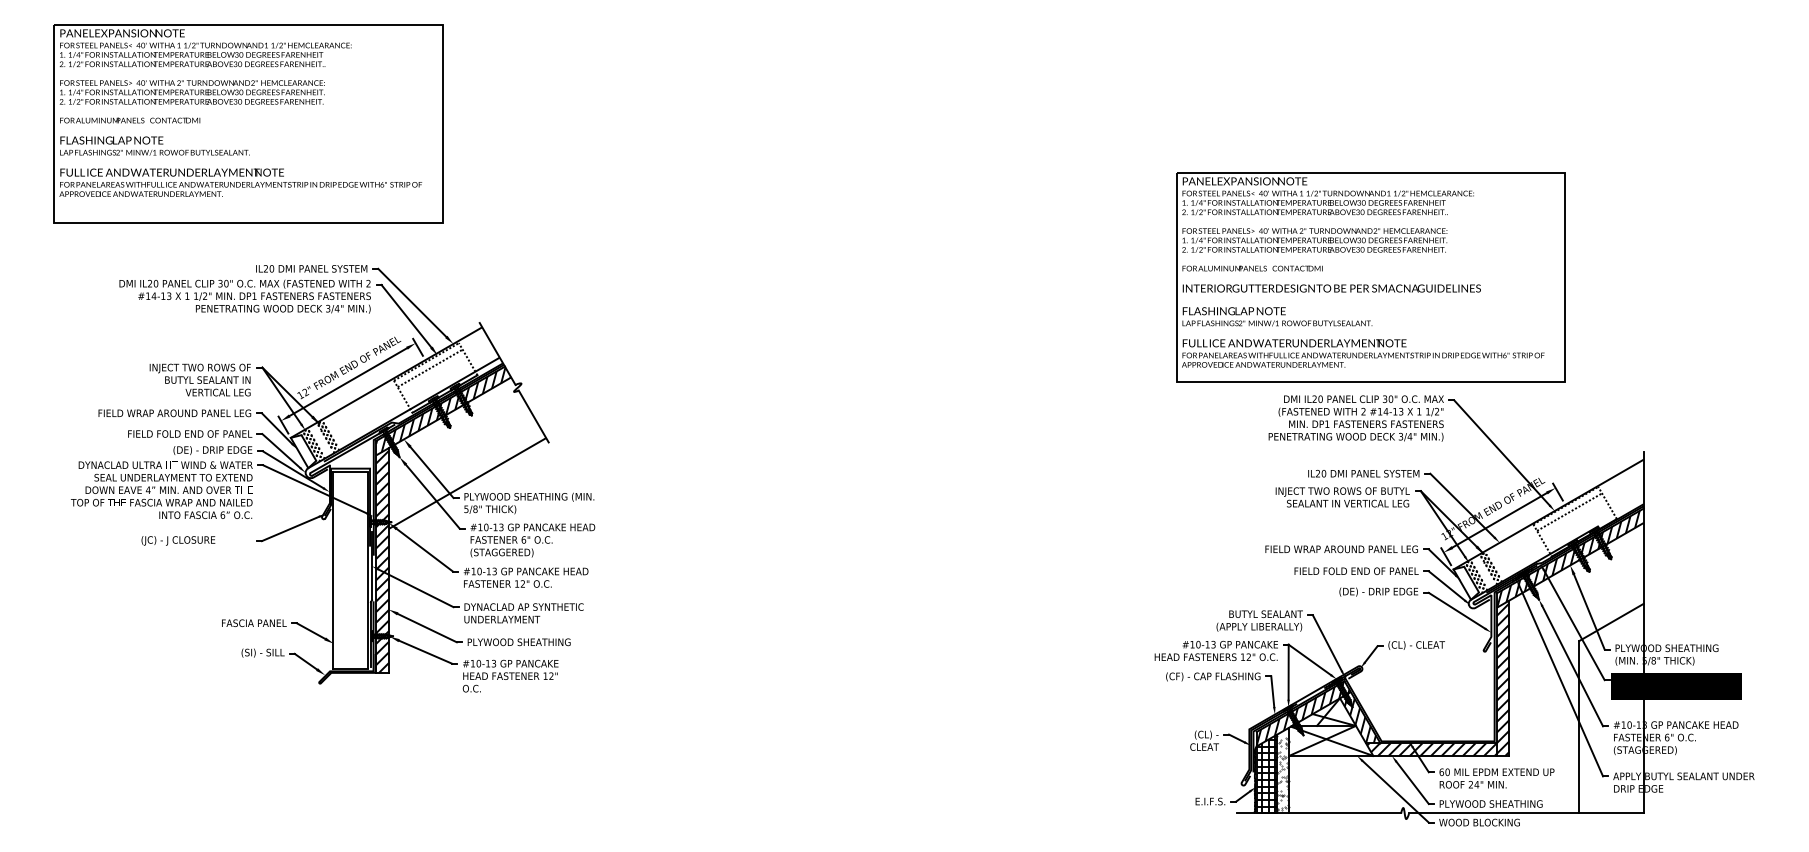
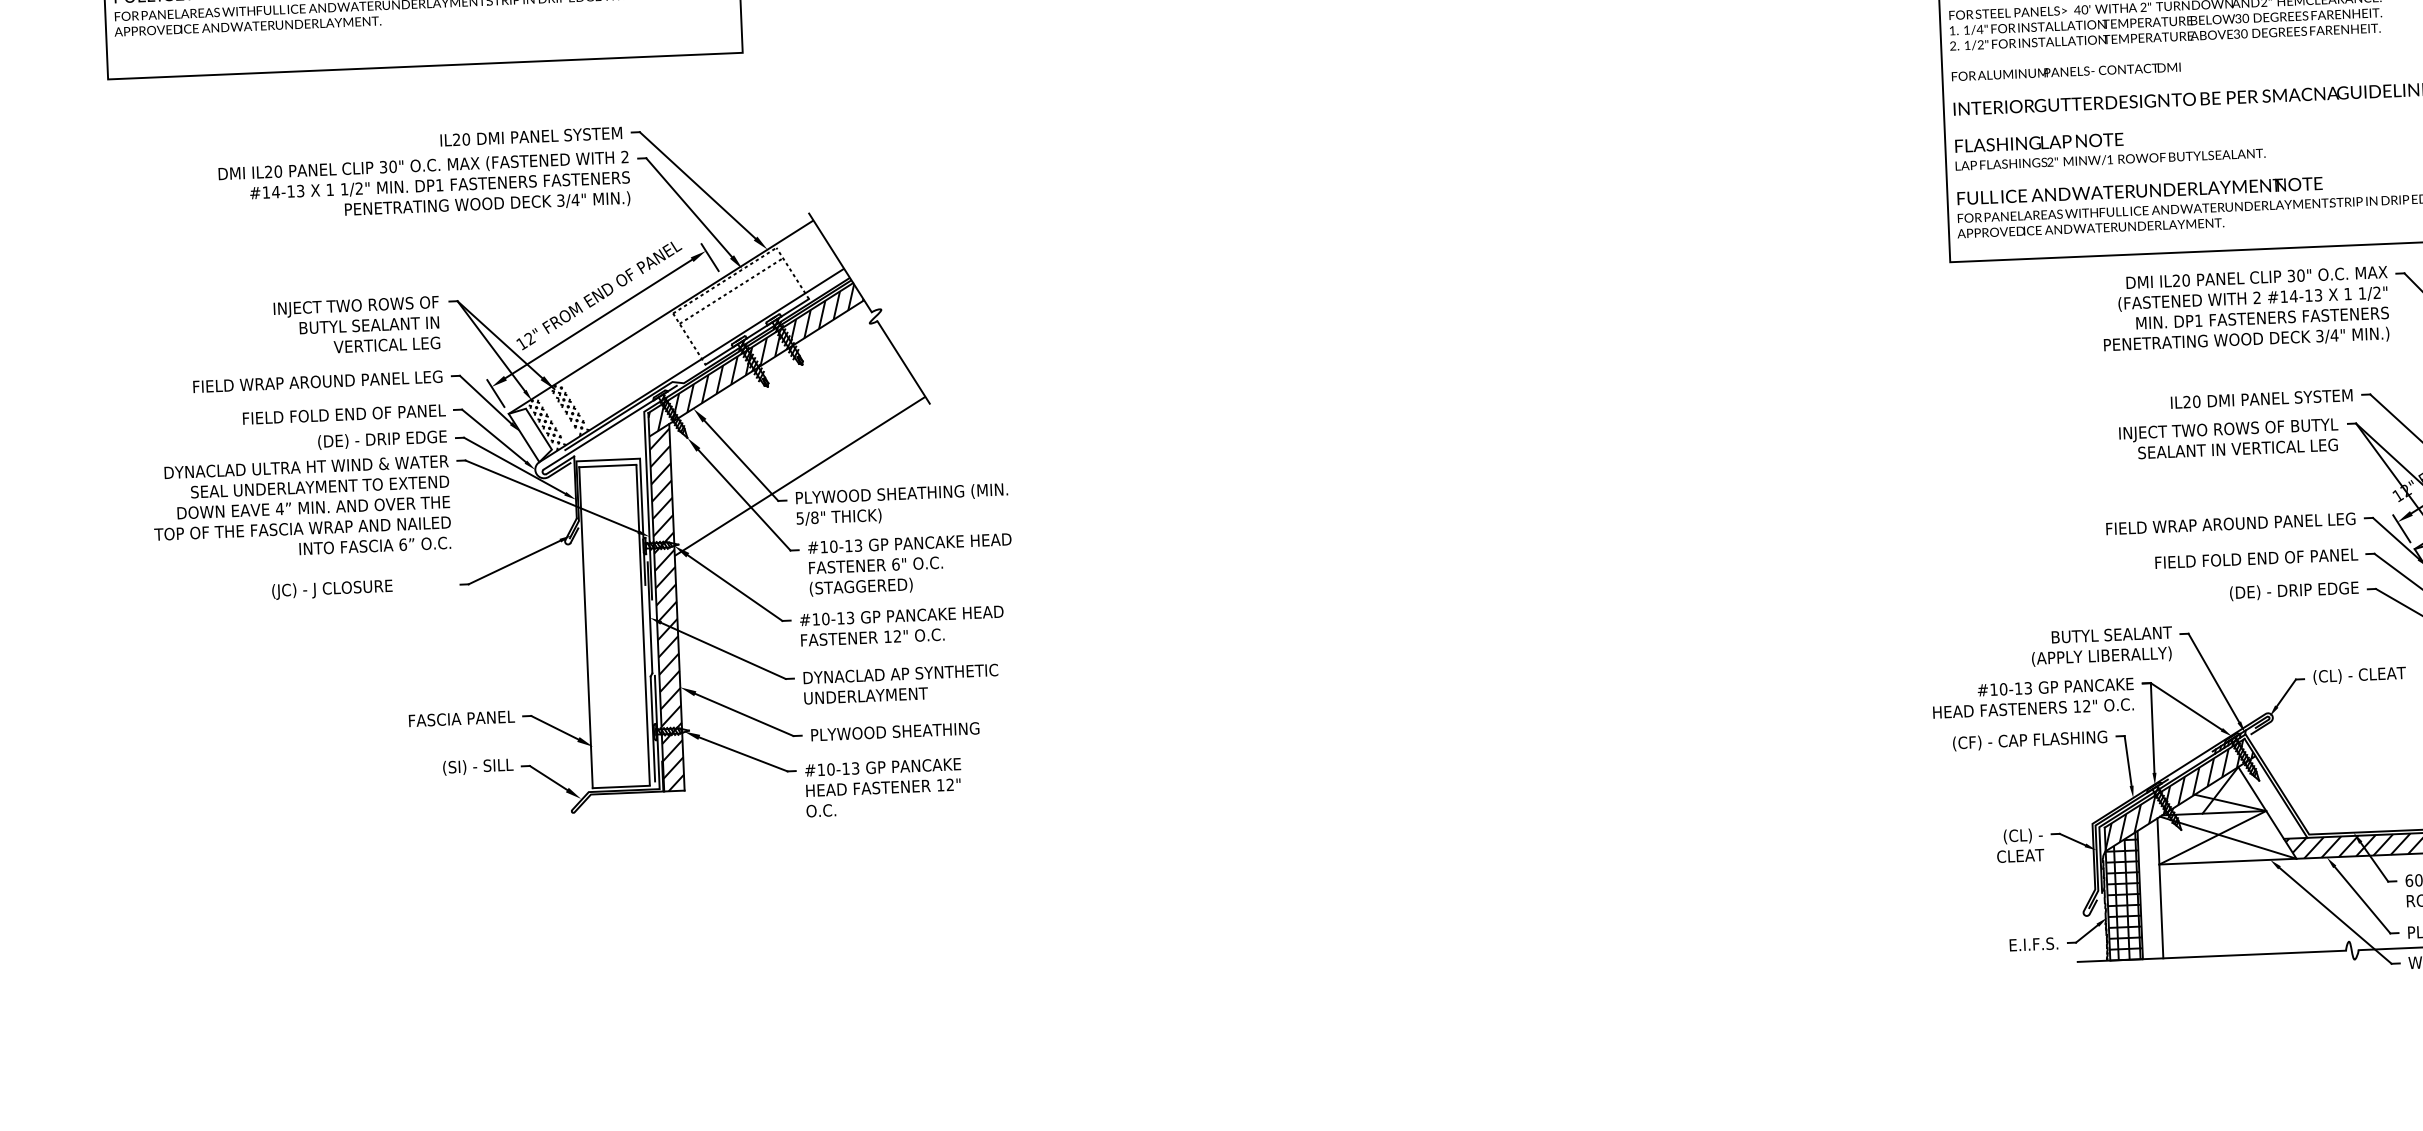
hatch: (1359, 718) -> (2271, 798), removed
hatch: (1282, 769) -> (2149, 887), removed

